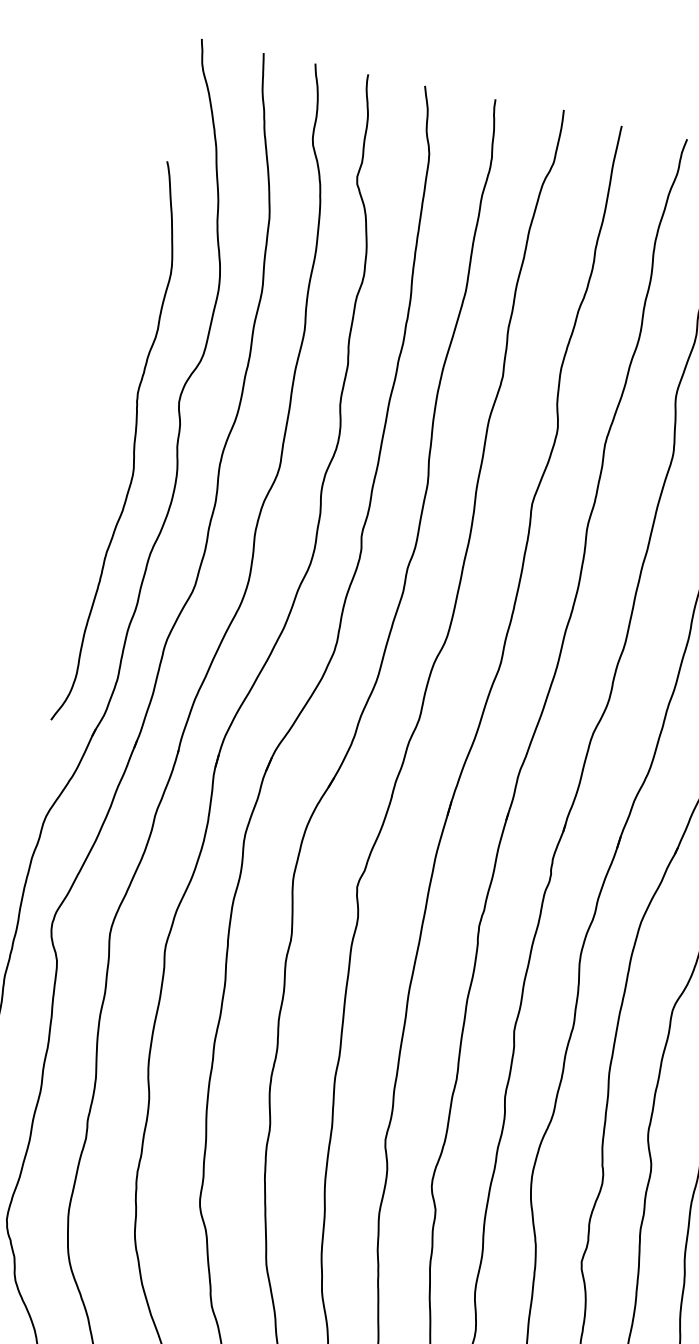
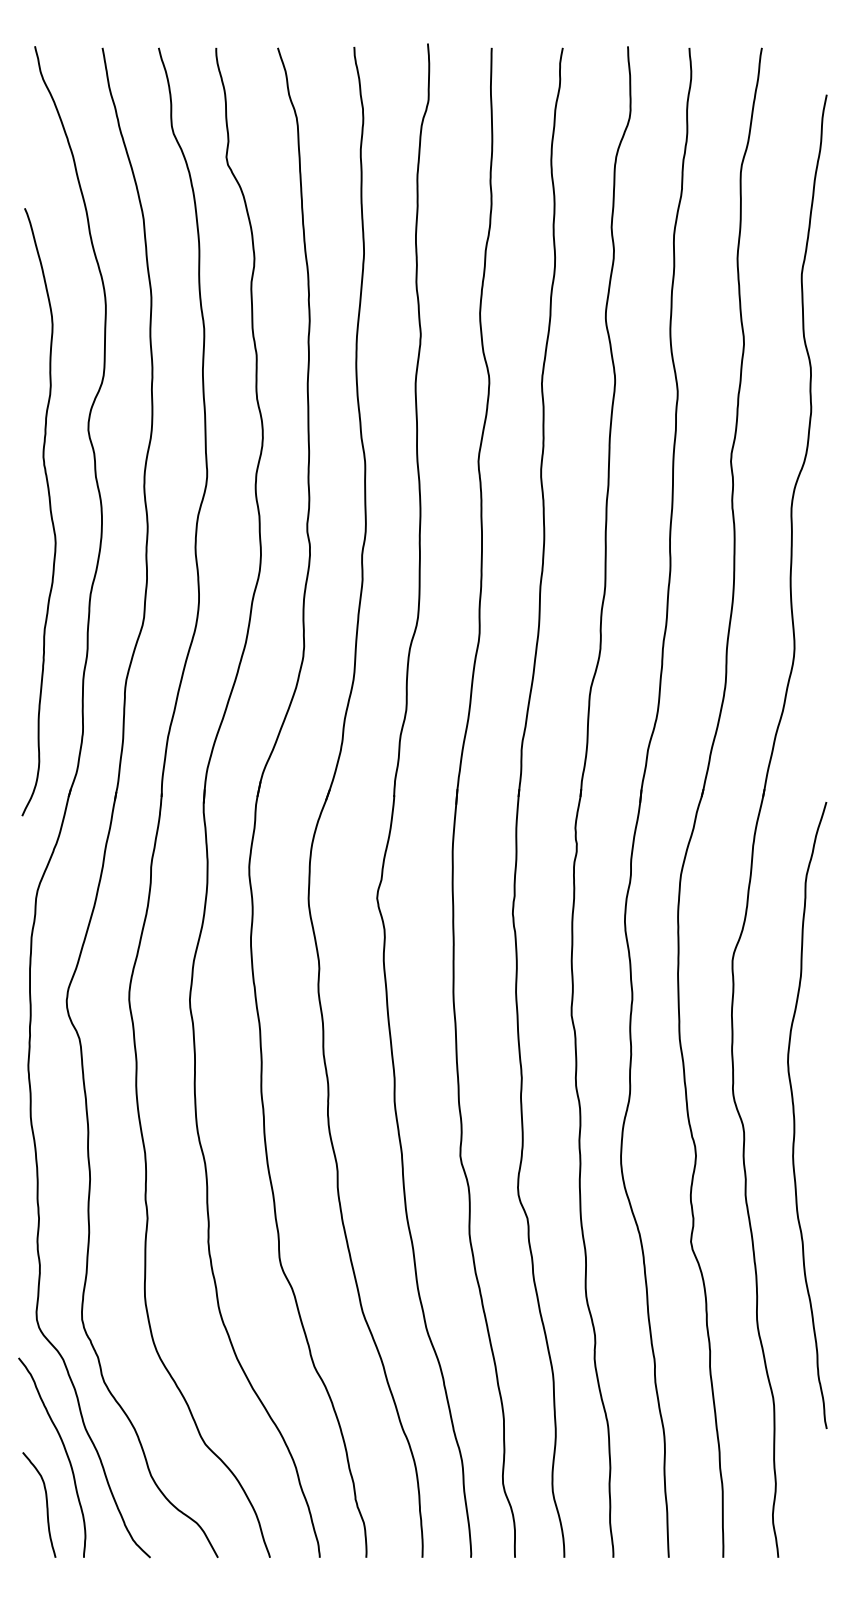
curve: (133, 443) -> (49, 510), moved

